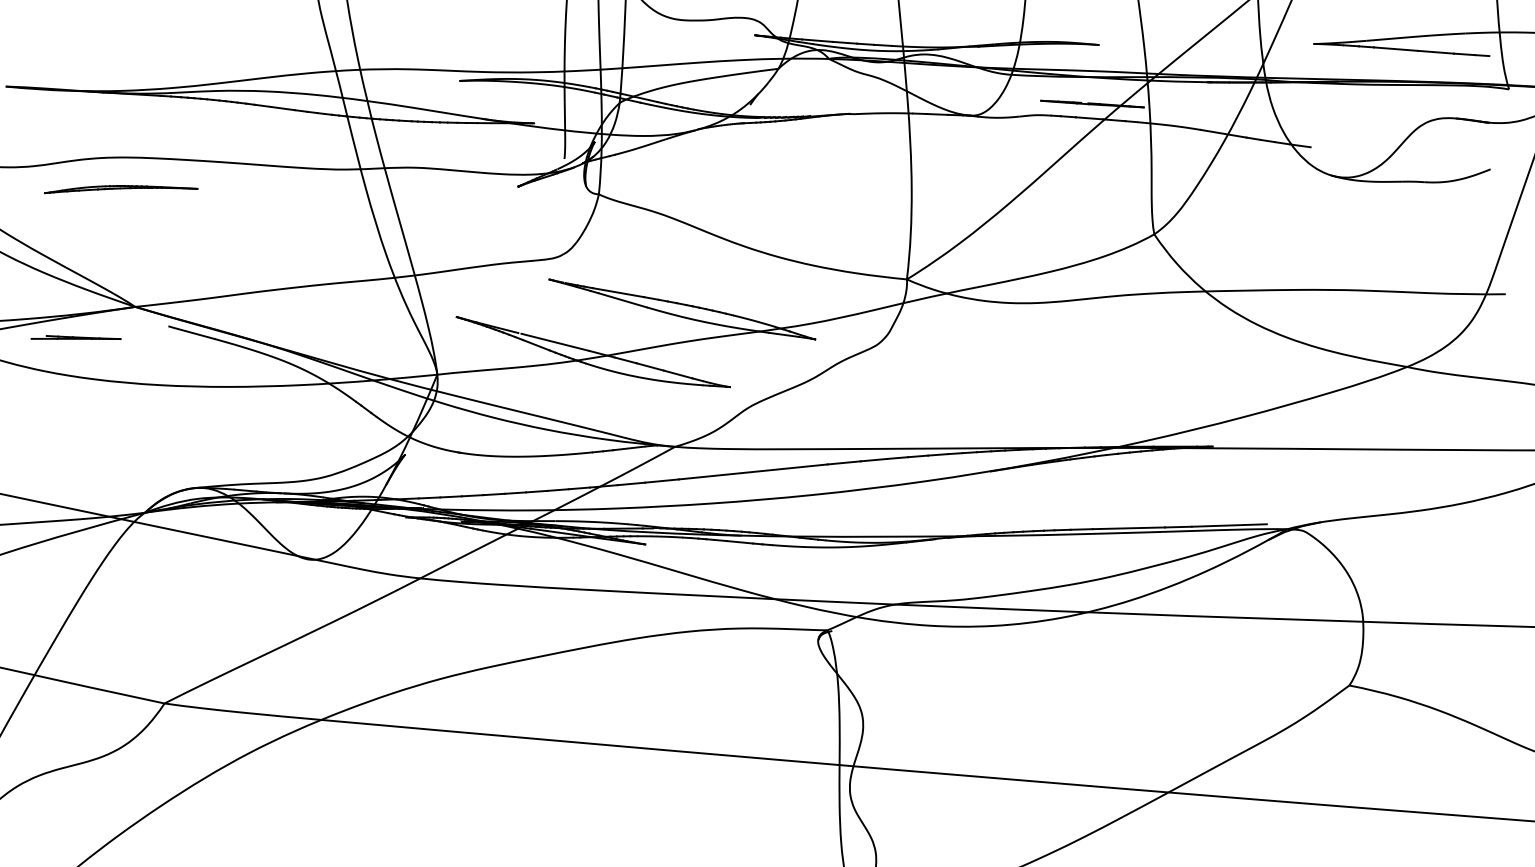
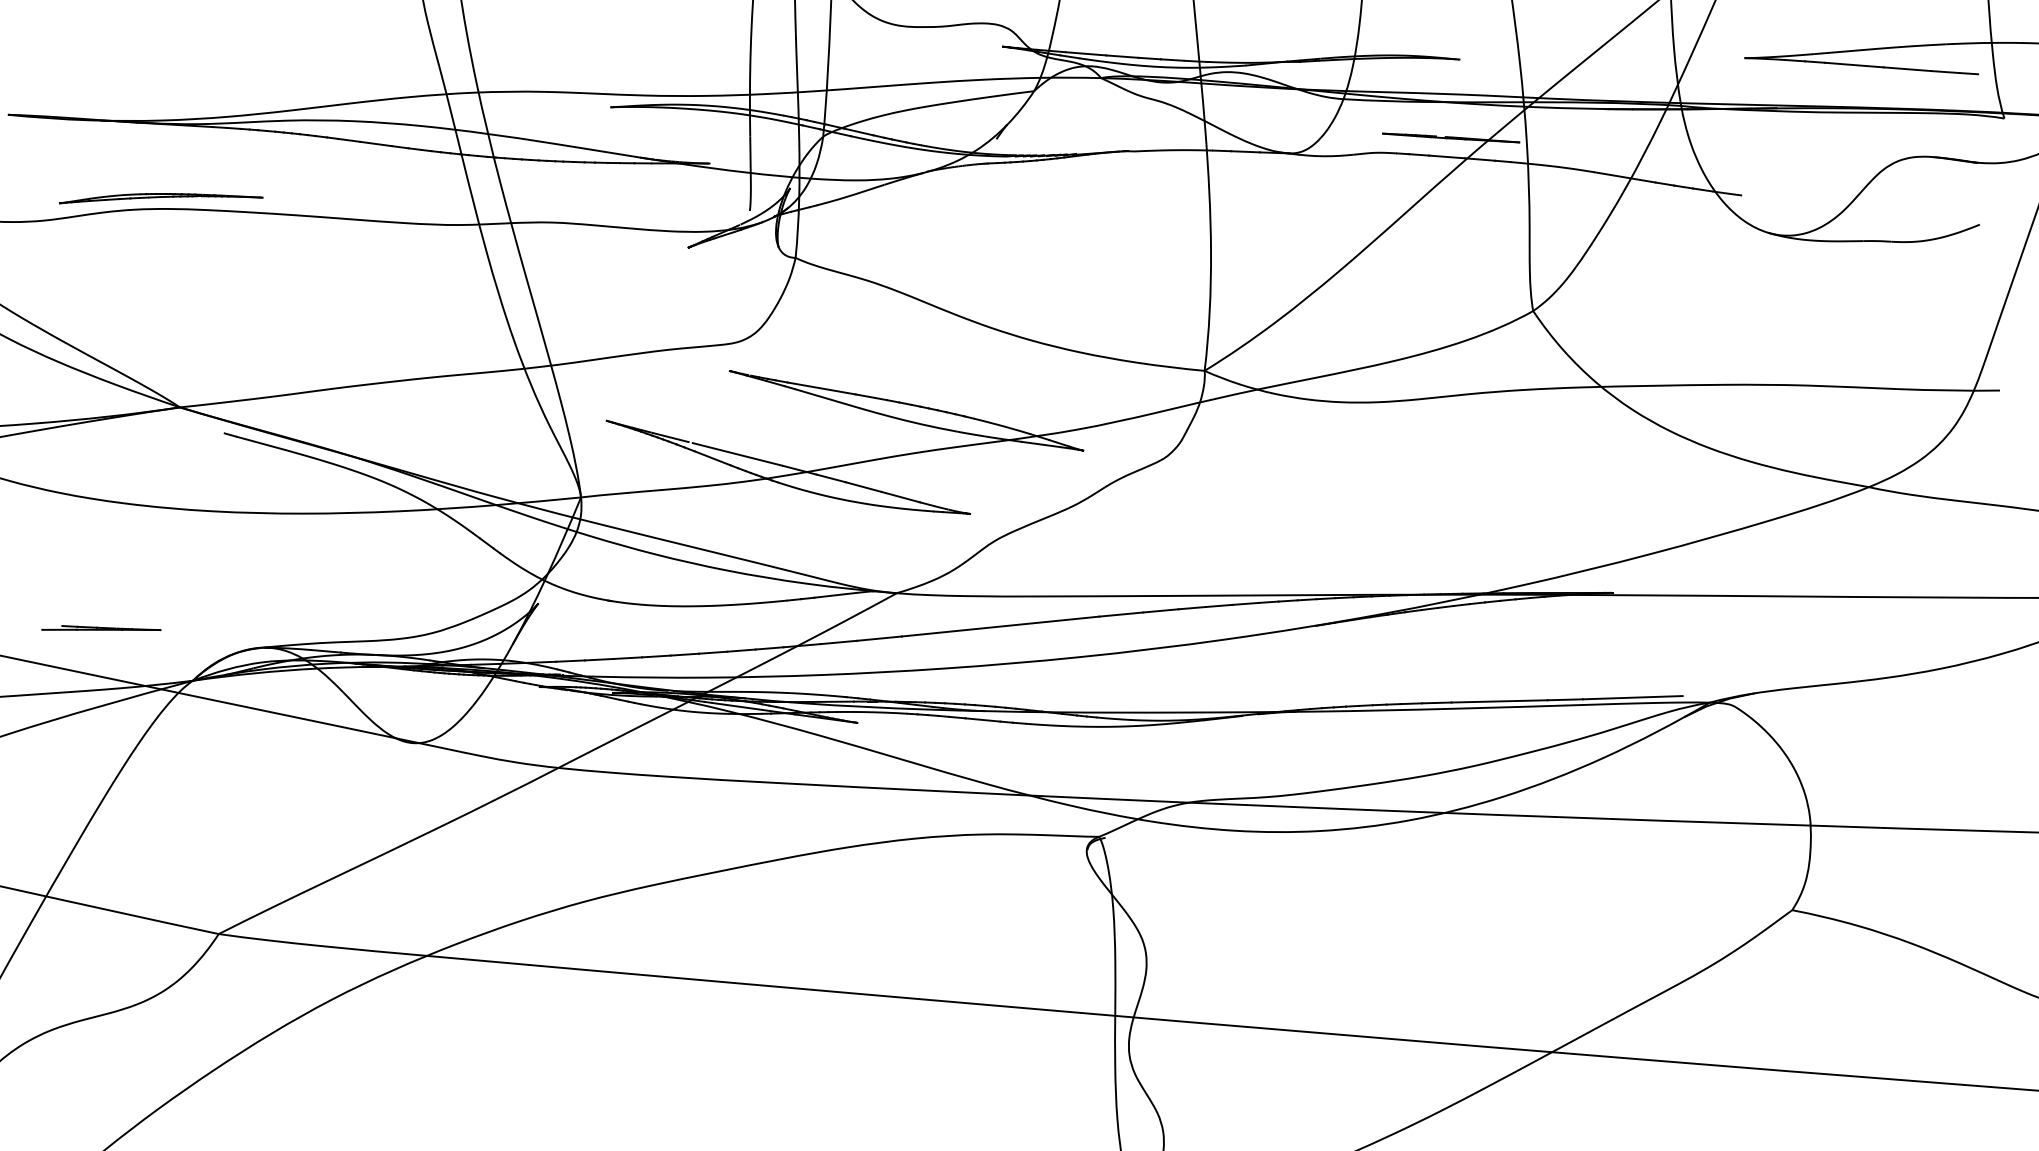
part: (121, 189) -> (161, 198), moved
part: (76, 337) -> (101, 627), moved

